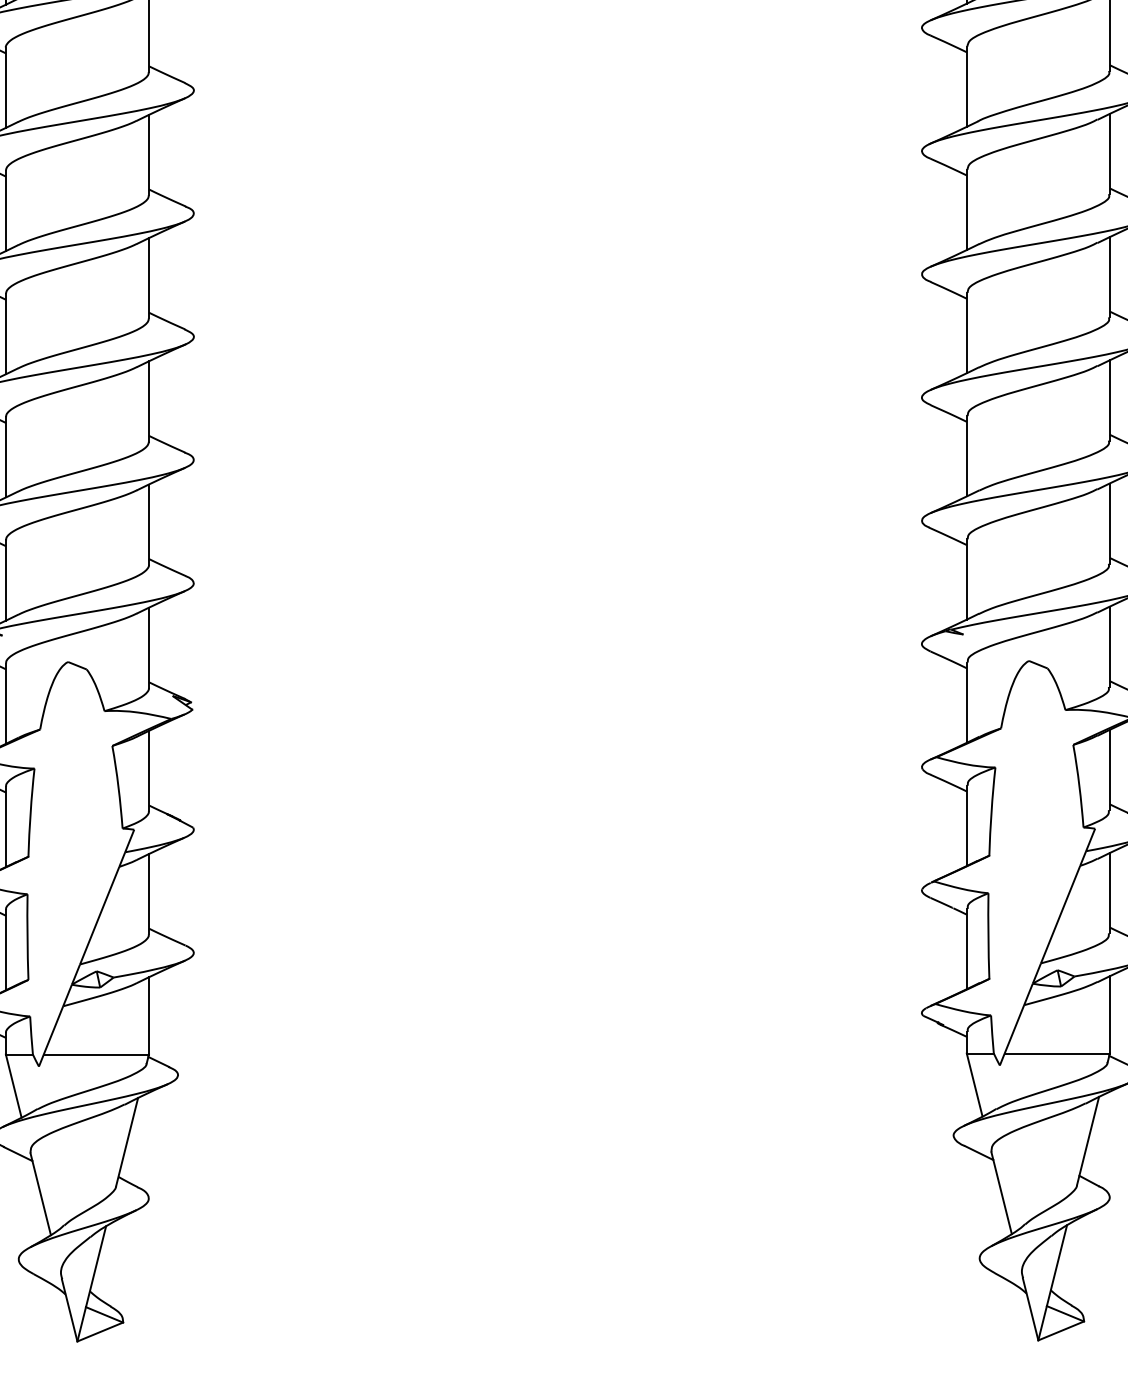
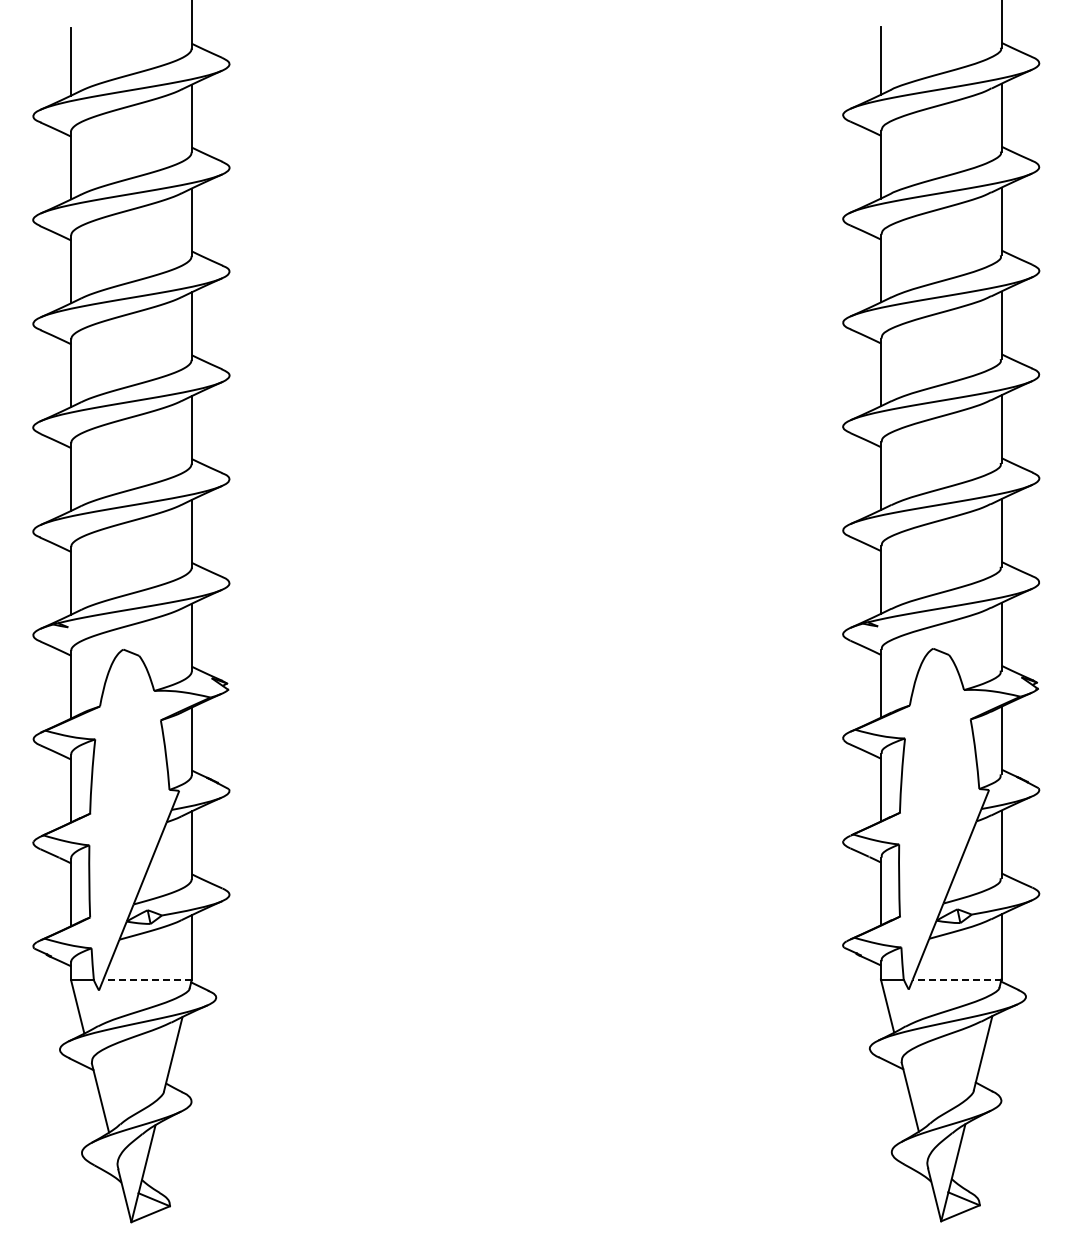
line: (1056, 1053) -> (956, 979), solid -> dashed
line: (95, 1054) -> (146, 980), solid -> dashed

